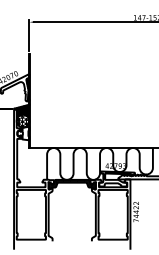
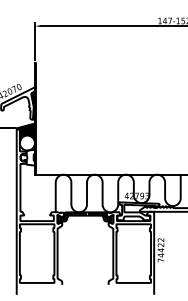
hatch: (23, 120) -> (27, 142), removed

